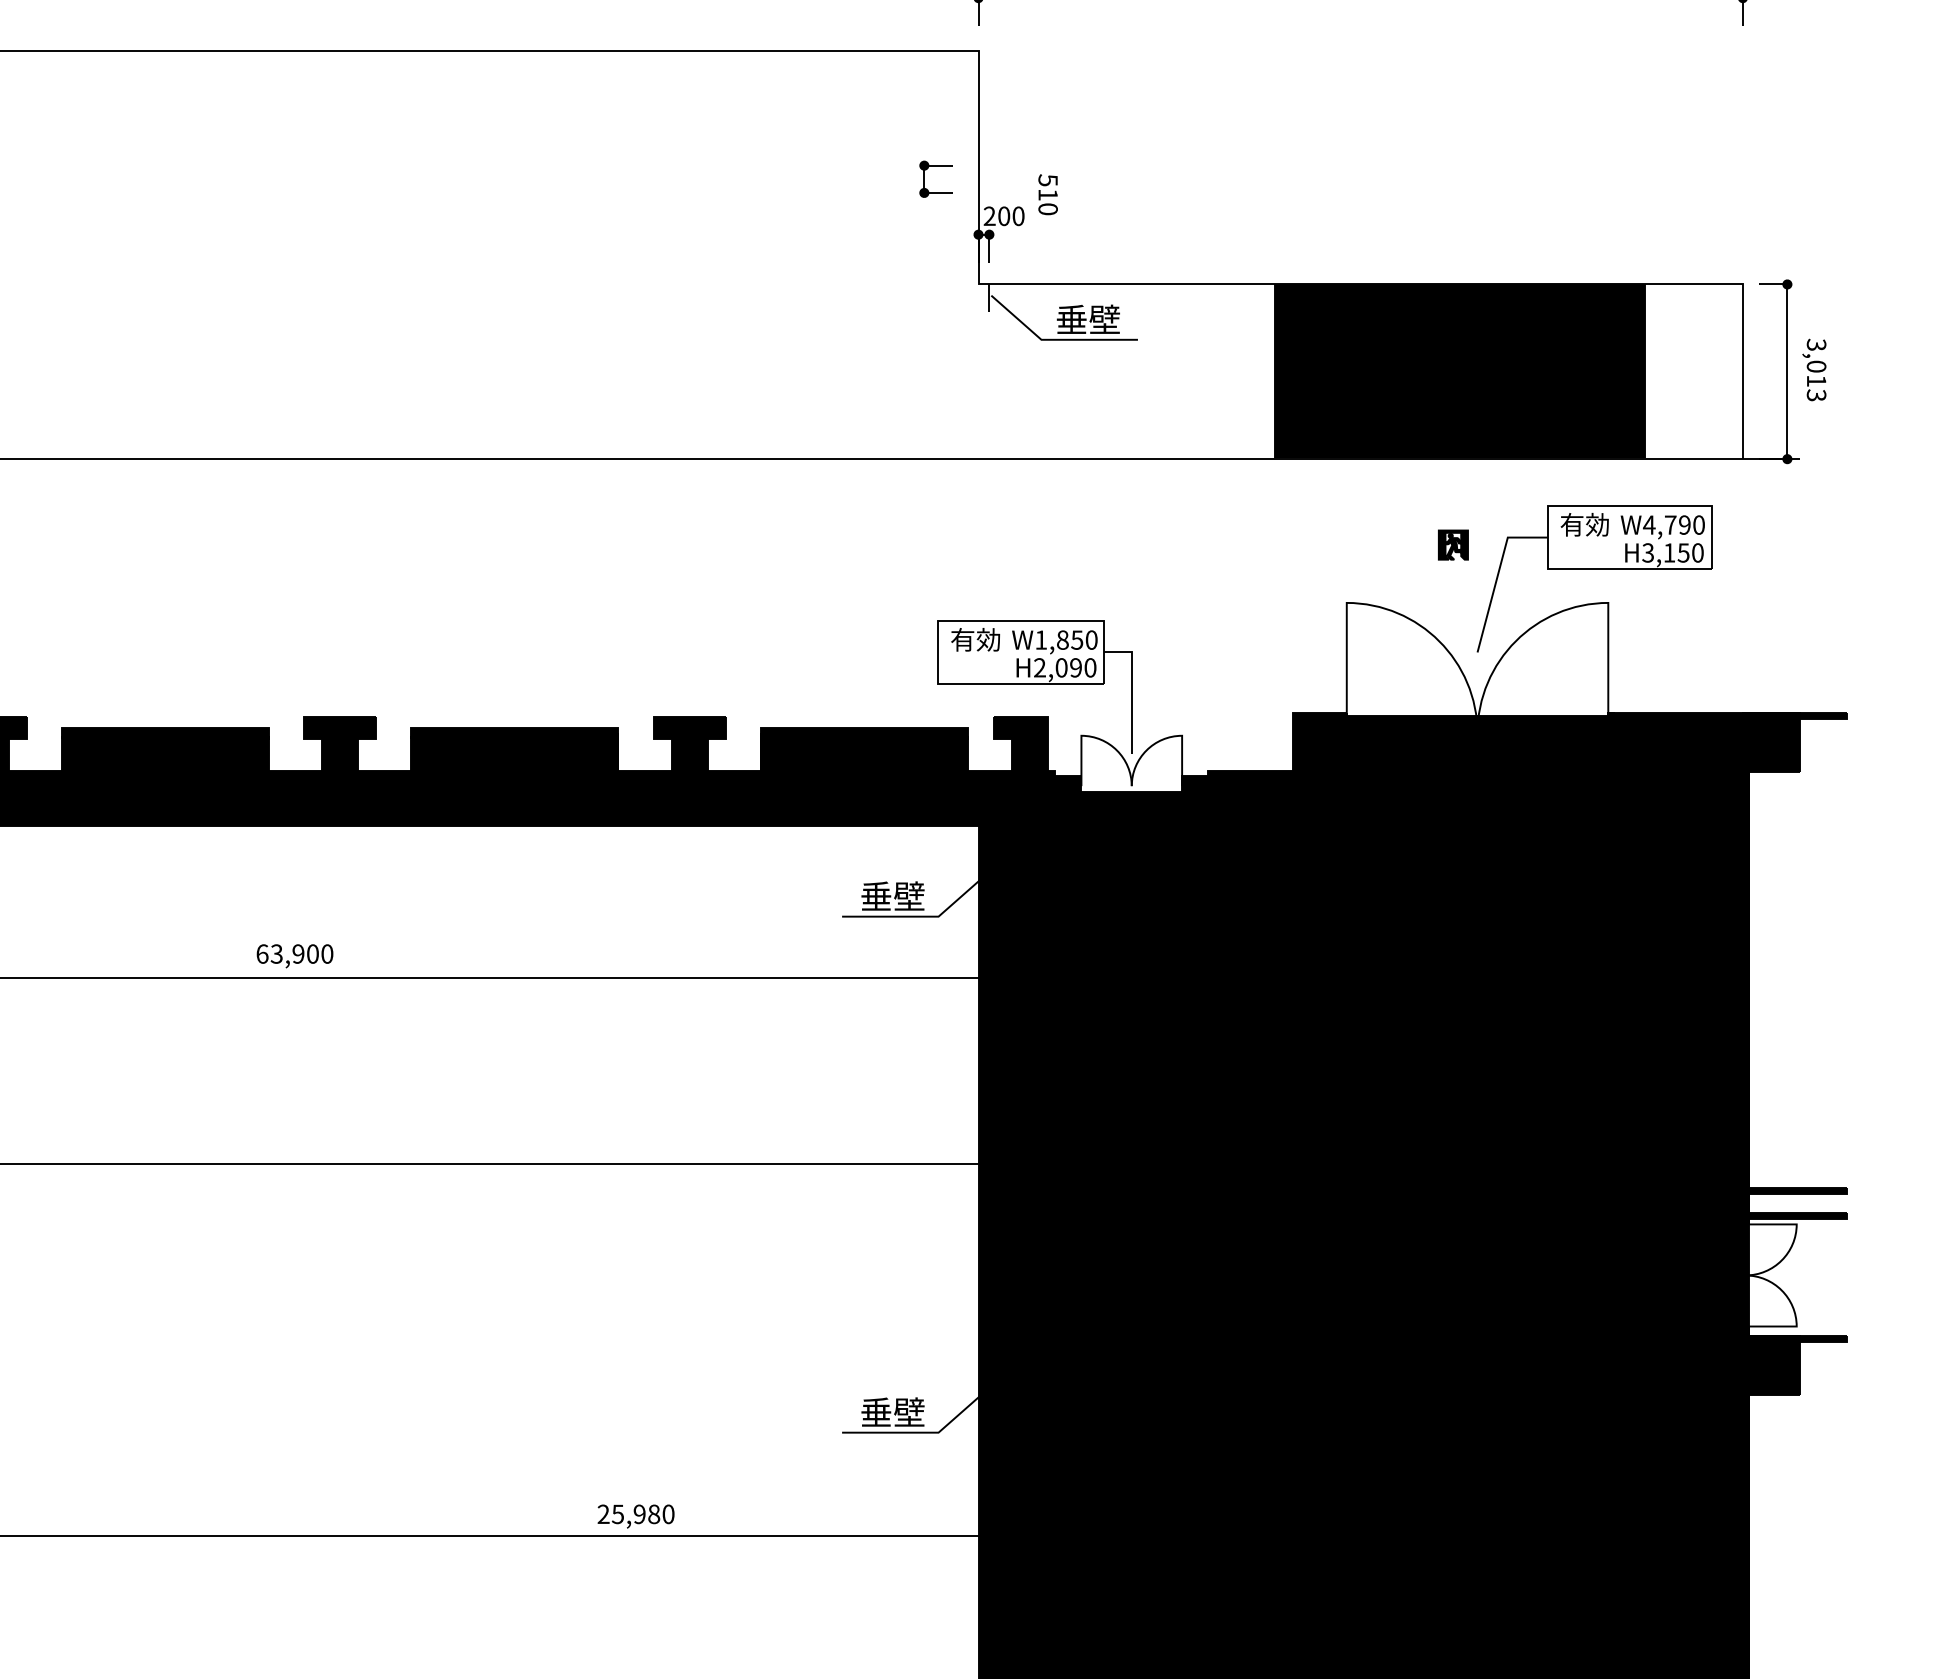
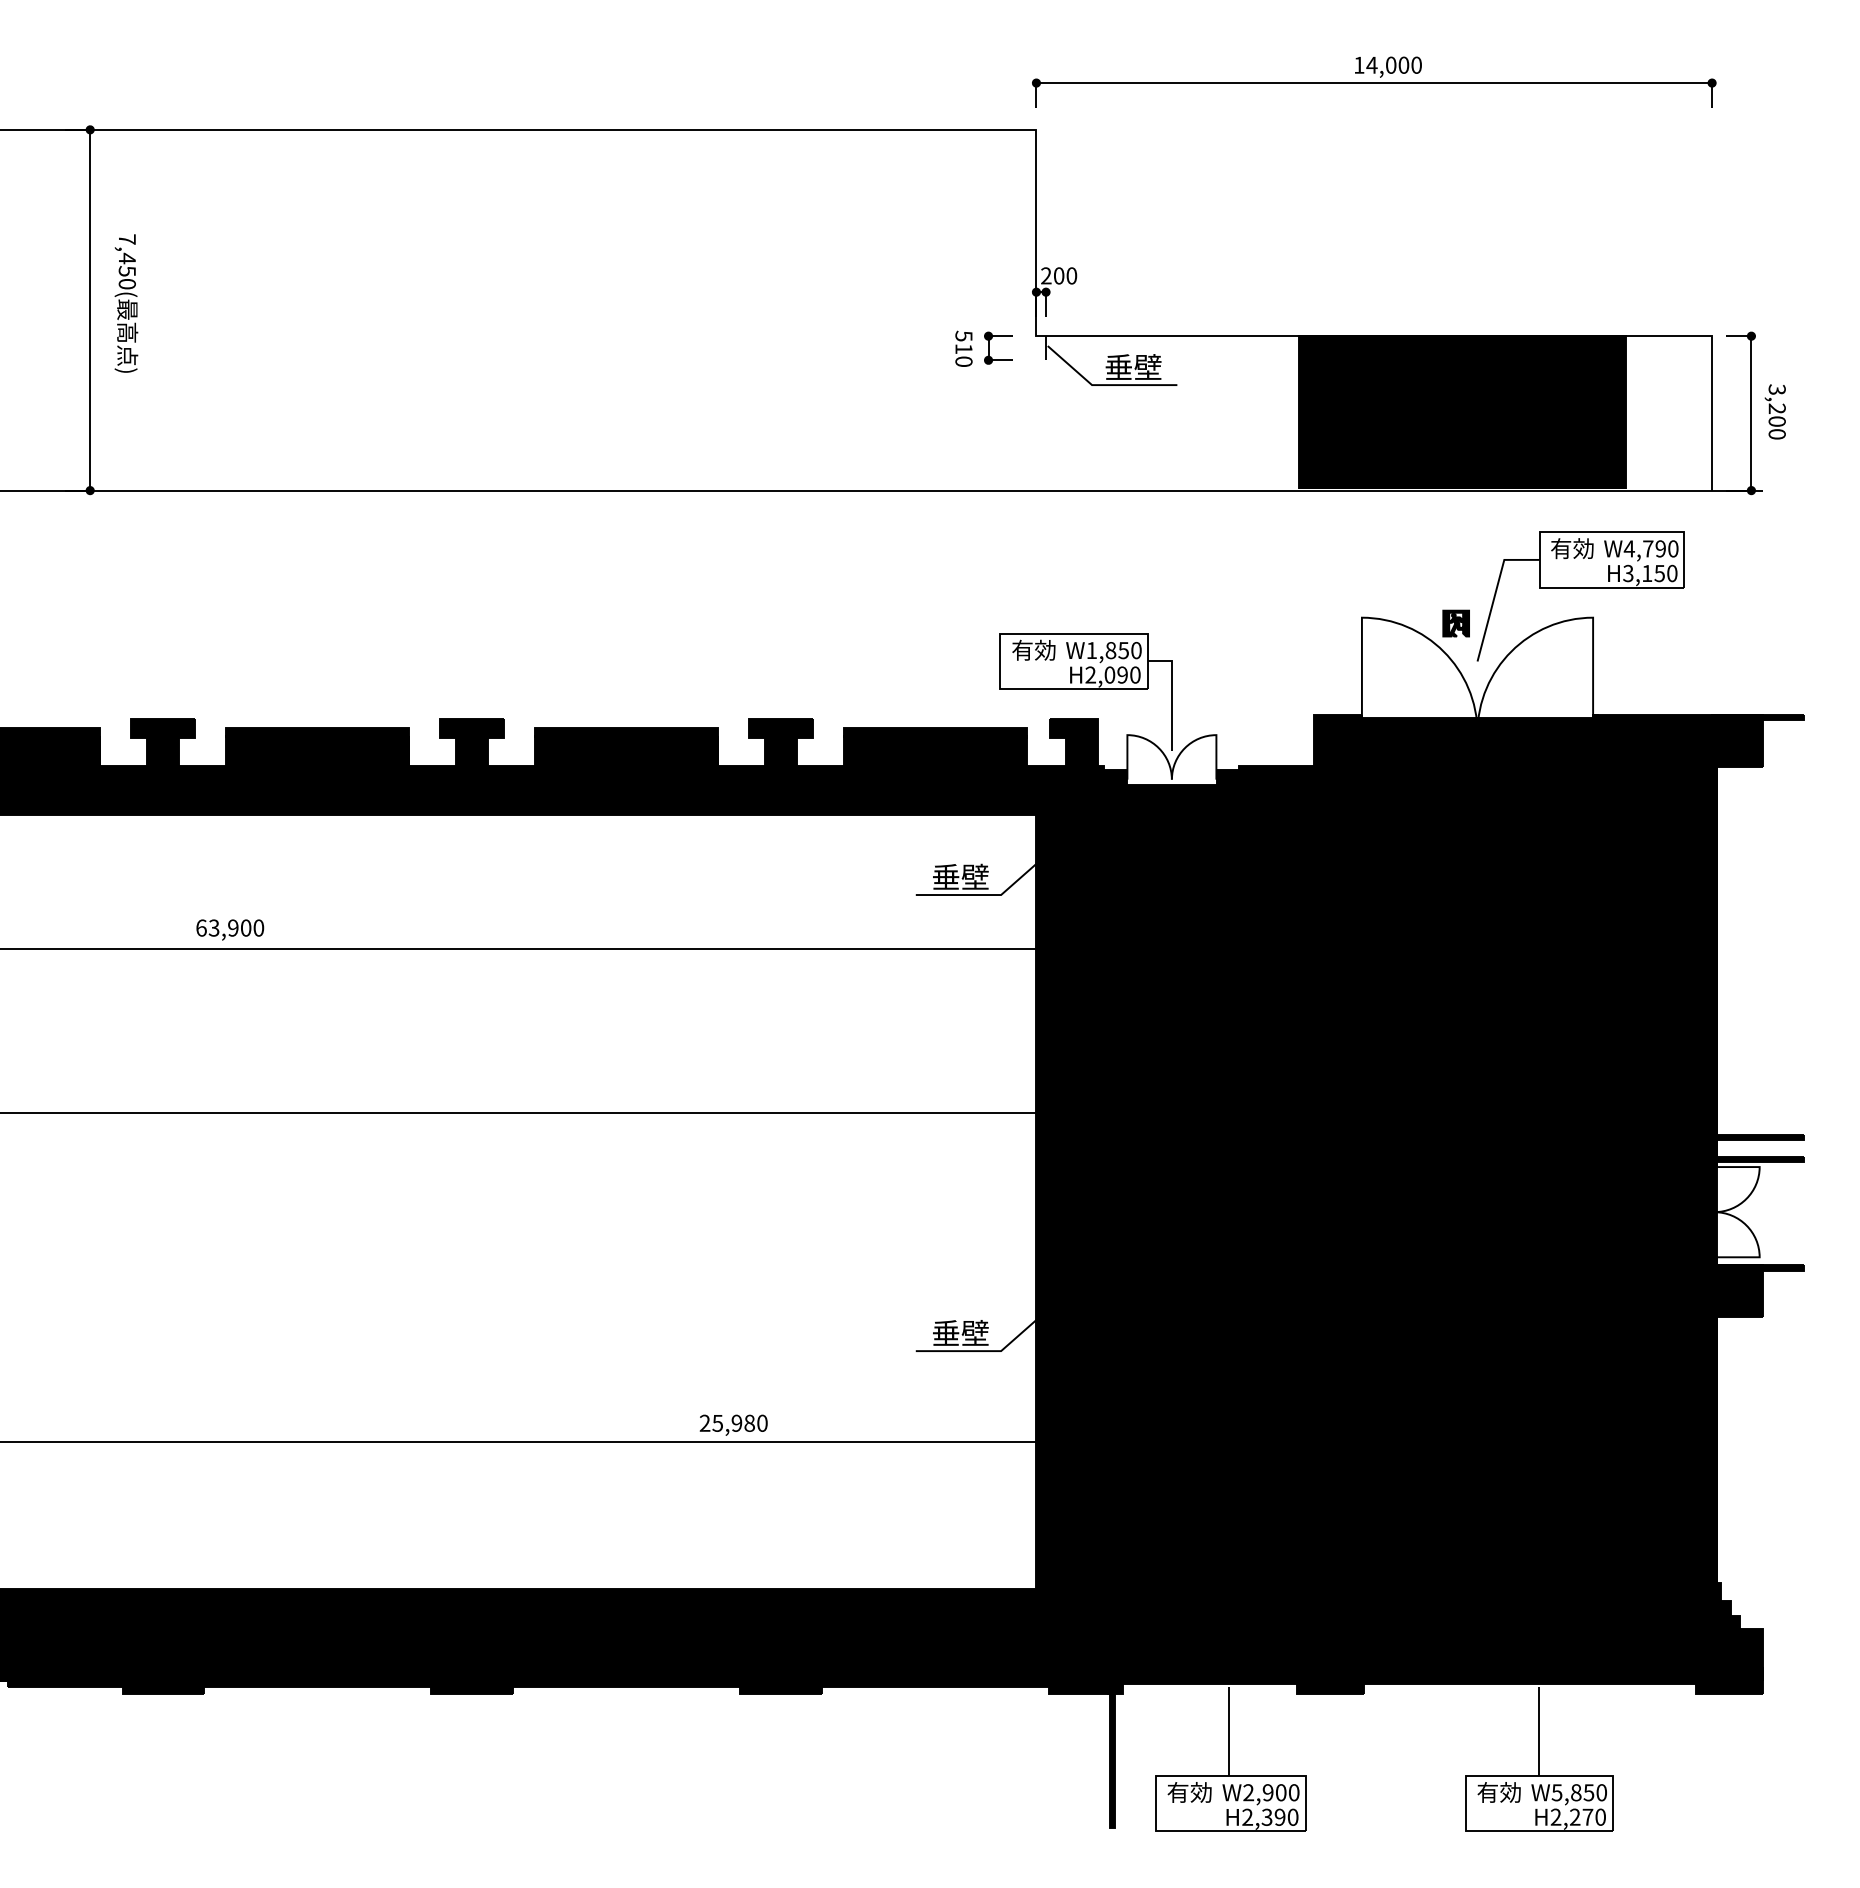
part: (925, 178) -> (989, 347), moved
text: (1047, 194) -> (963, 348), moved
text: (1815, 380) -> (1776, 421), 3,013 -> 3,200
part: (1452, 545) -> (1455, 623), moved
text: (295, 955) -> (230, 929), moved

